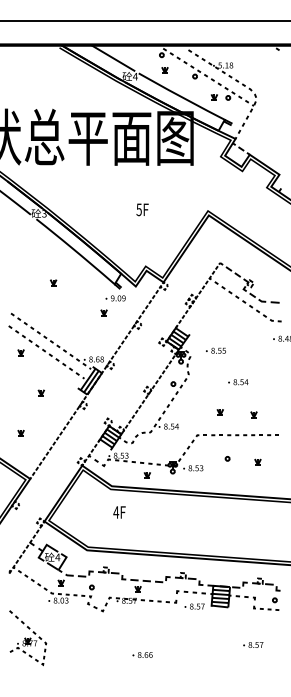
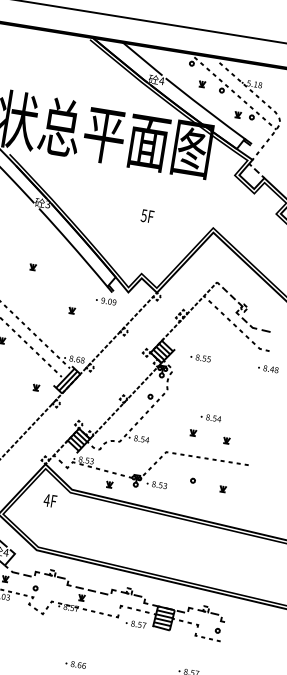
part: (164, 70) -> (201, 84), moved
part: (53, 282) -> (33, 266), moved
part: (103, 312) -> (71, 310), moved
text: (215, 350) -> (200, 357), moved
text: (238, 382) -> (211, 418), moved
part: (40, 392) -> (35, 387), moved
text: (119, 512) -> (50, 500), moved

